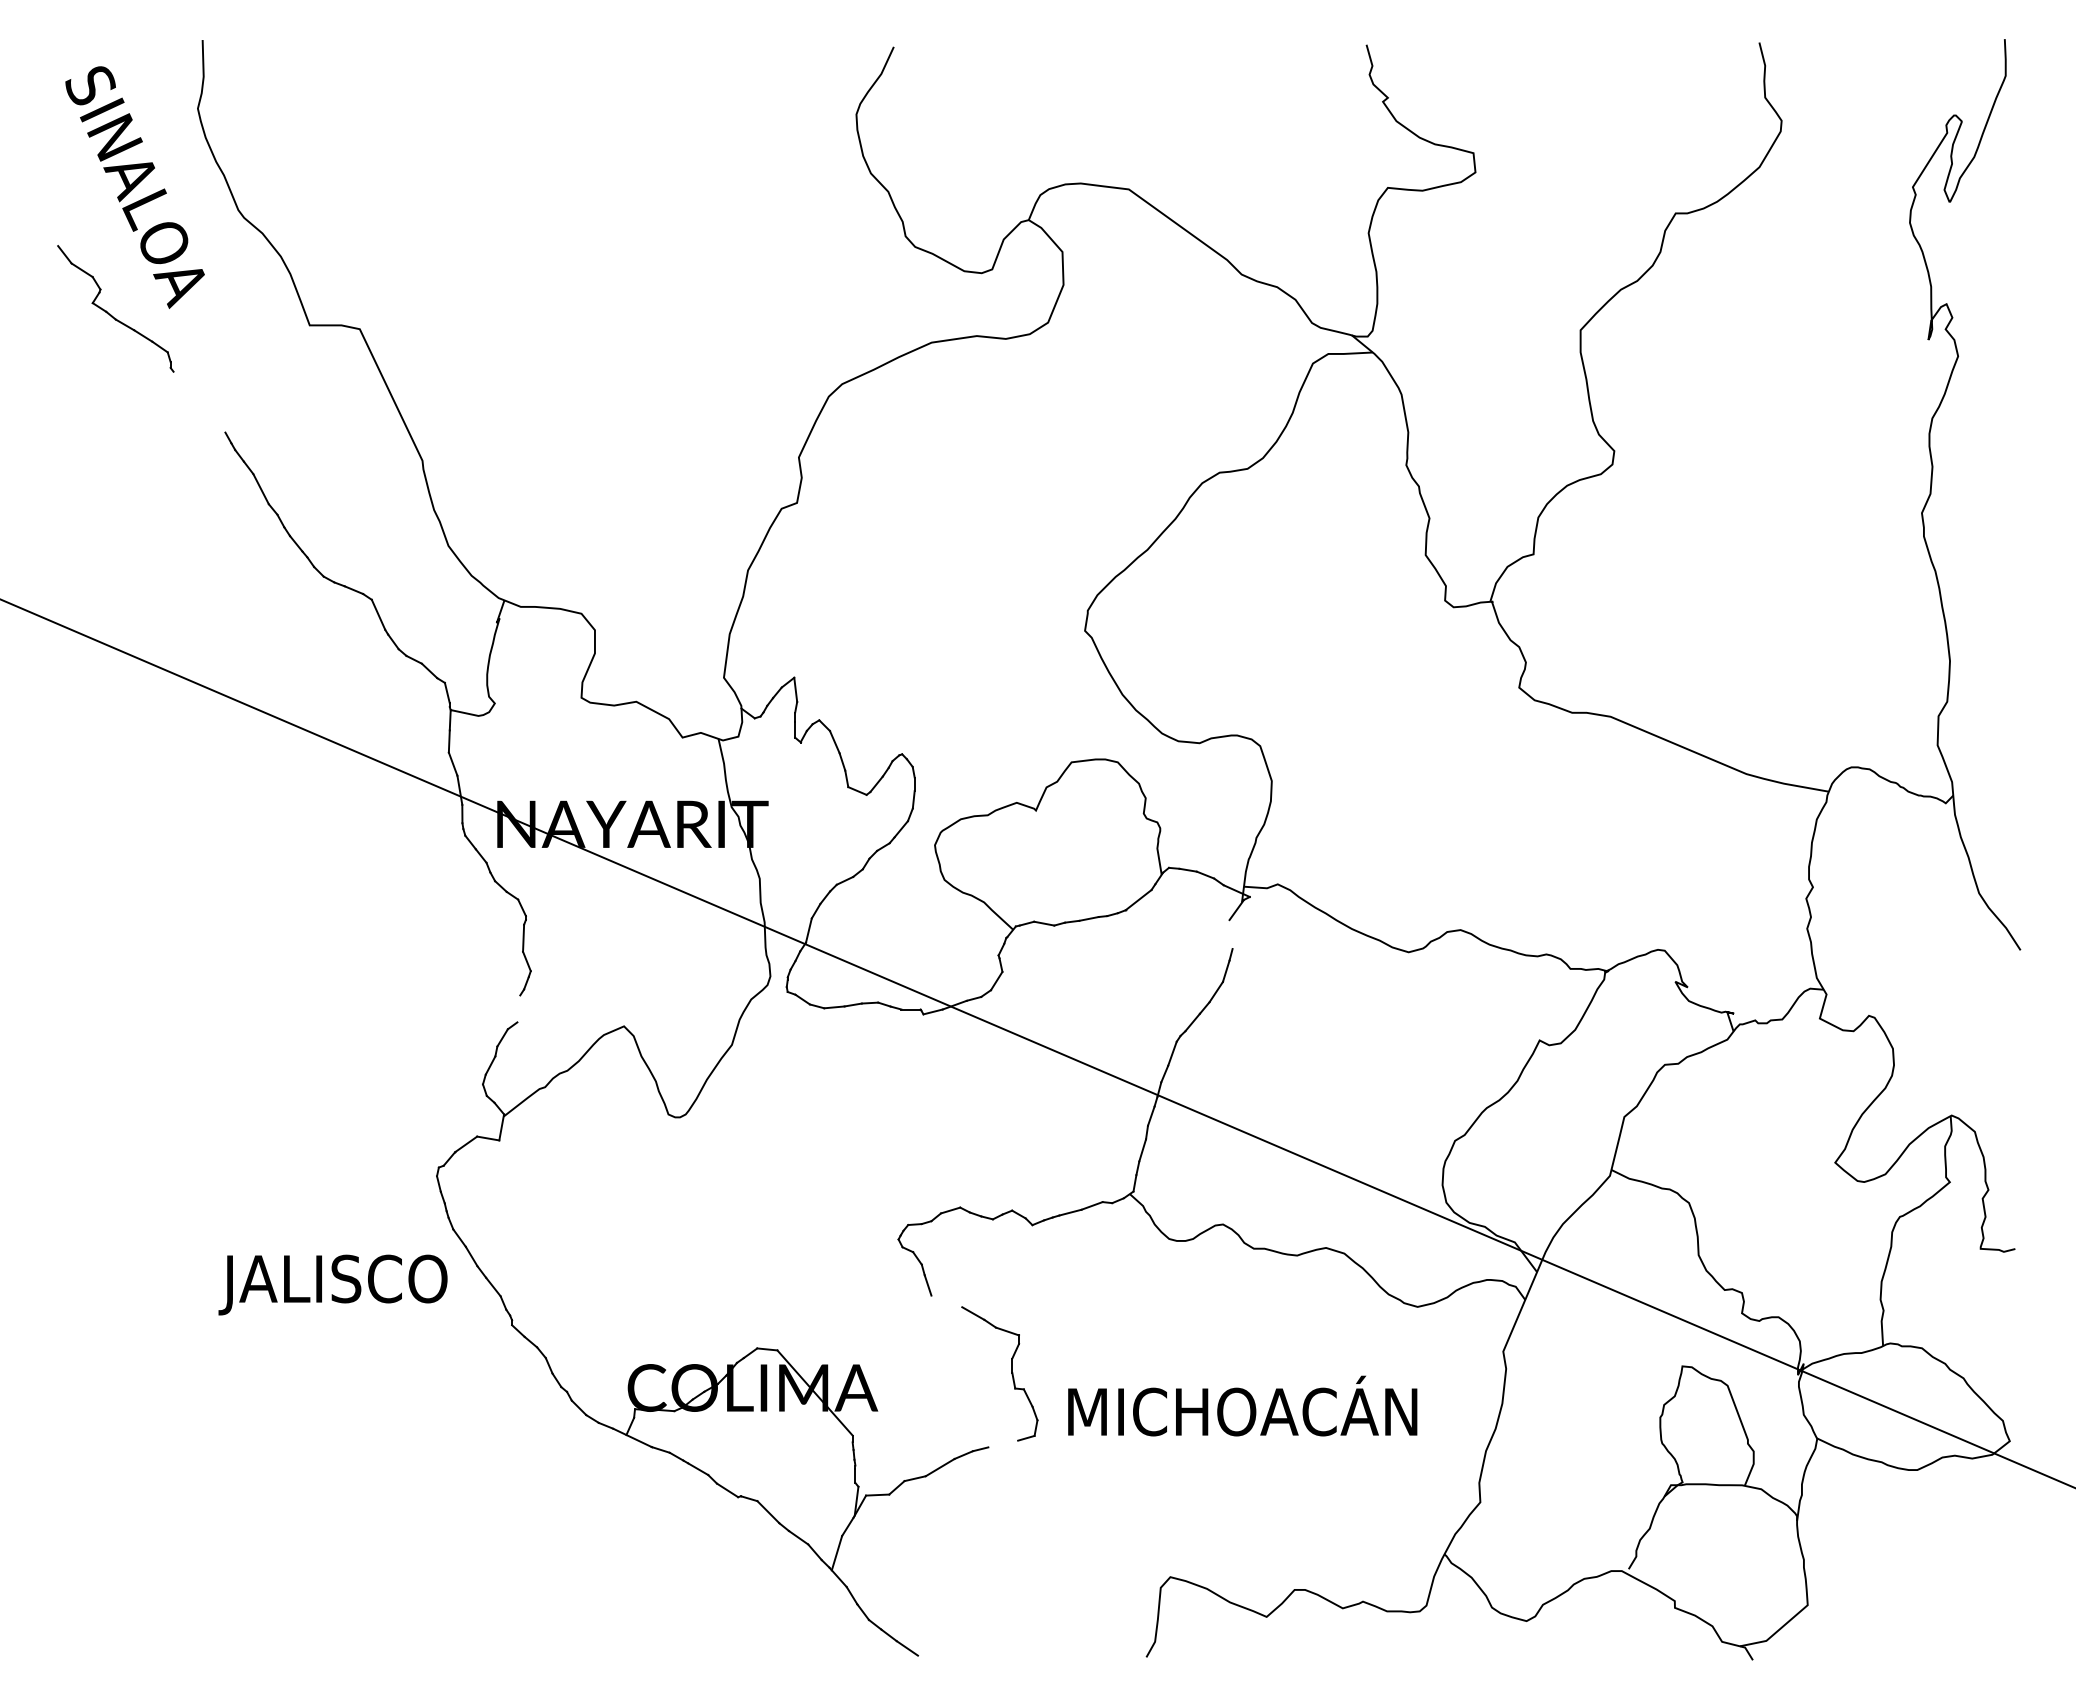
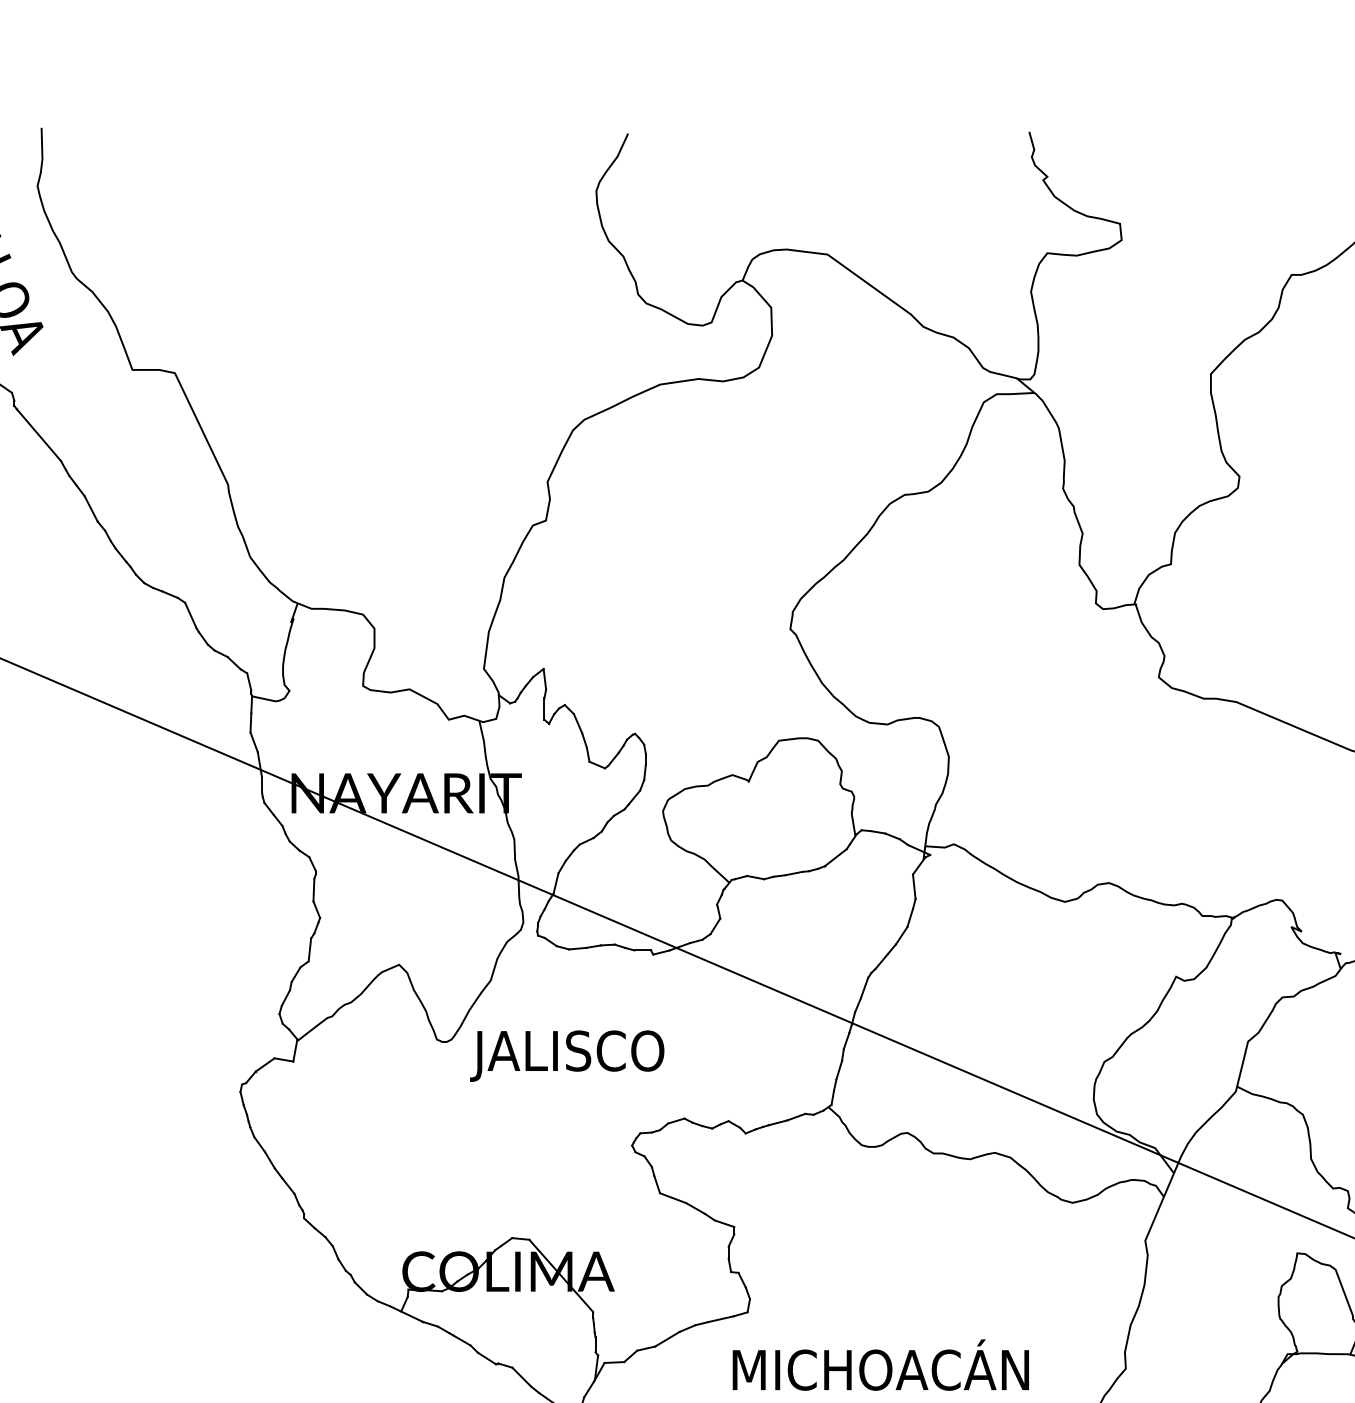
line: (199, 401) -> (38, 434), added
line: (1230, 934) -> (913, 886), added
line: (518, 1008) -> (309, 949), added
text: (332, 1284) -> (566, 1055), moved
line: (946, 1301) -> (672, 1198), added
text: (1242, 1405) -> (880, 1364), moved
line: (1003, 1443) -> (721, 1318), added

